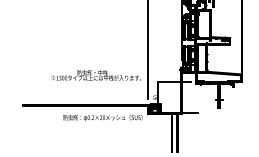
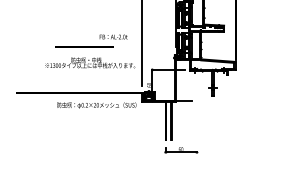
part: (97, 52) -> (91, 40), added

